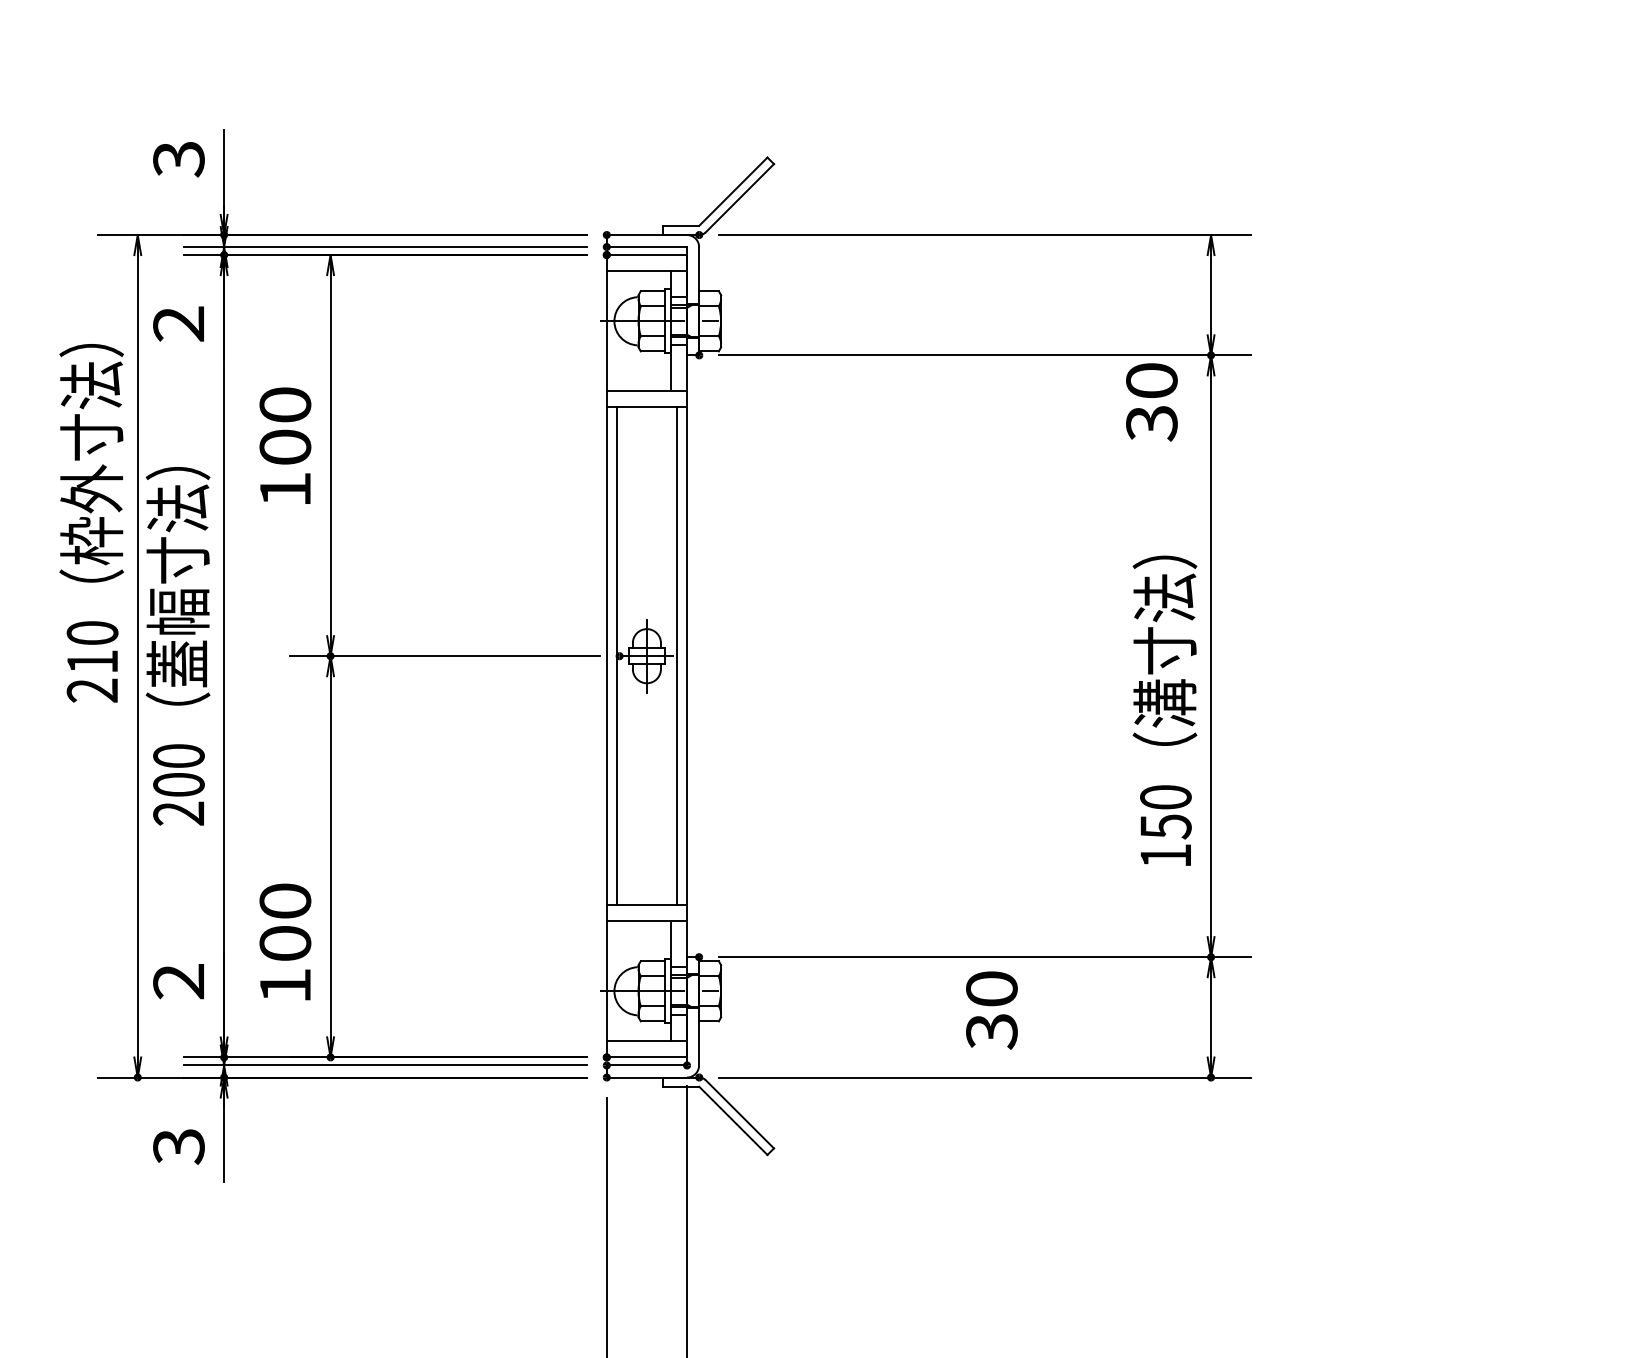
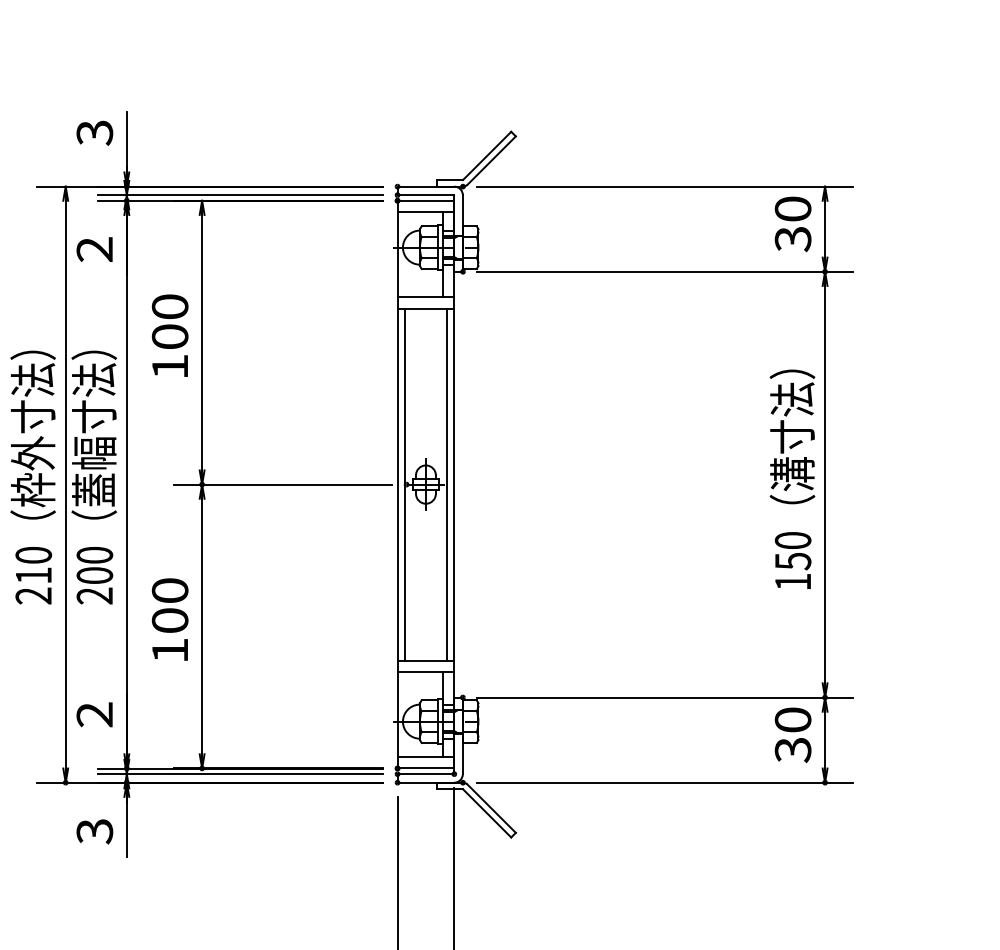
text: (1151, 402) -> (792, 224), moved
text: (91, 523) -> (32, 477), moved
text: (1164, 710) -> (792, 479), moved
text: (285, 941) -> (170, 619), moved
text: (991, 1010) -> (792, 735), moved

